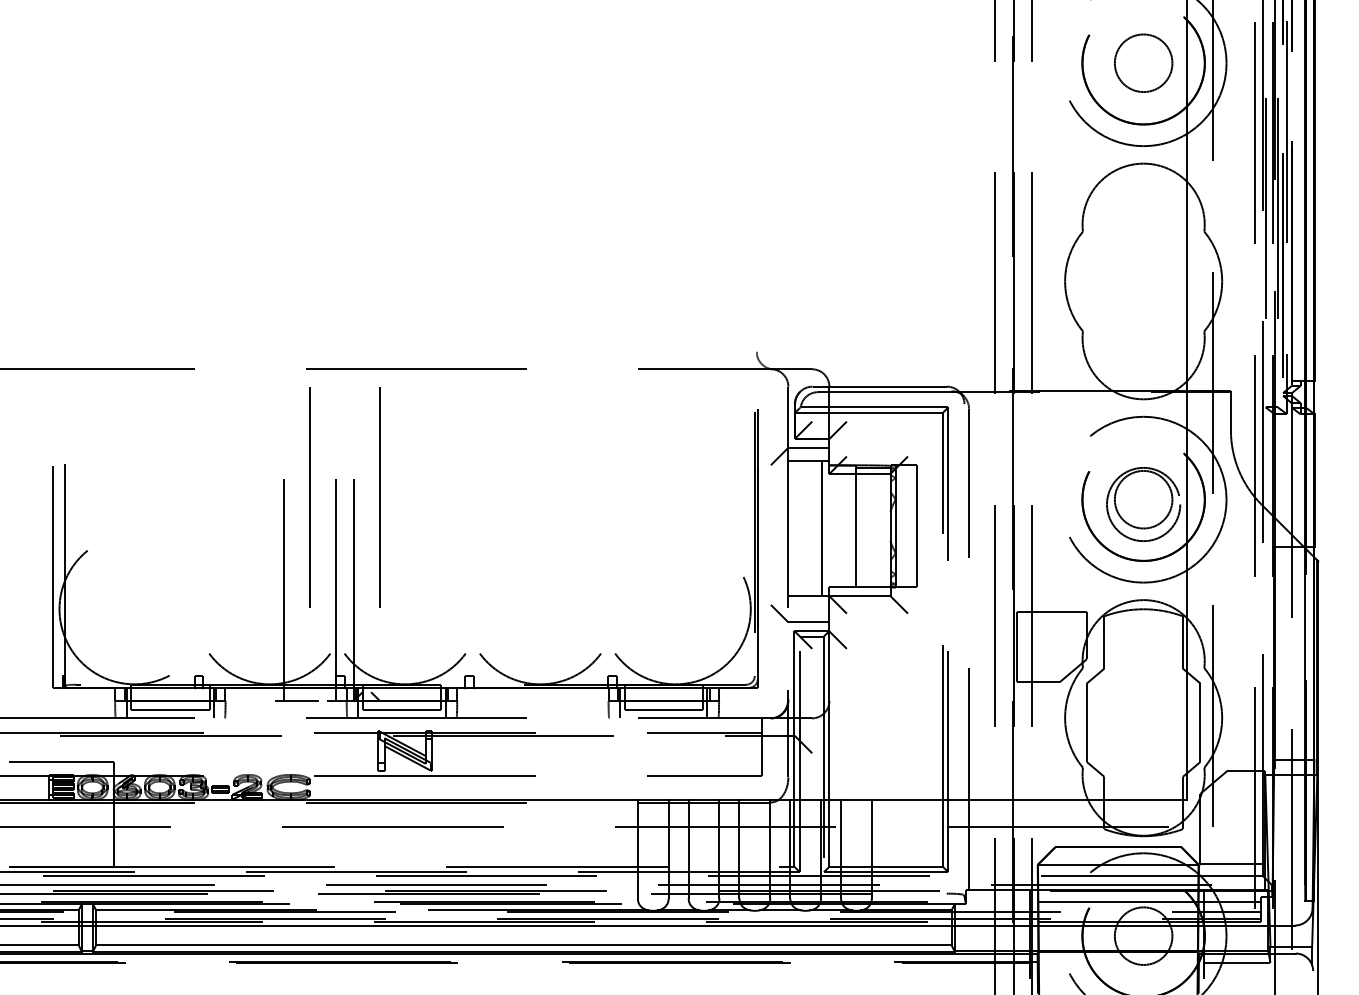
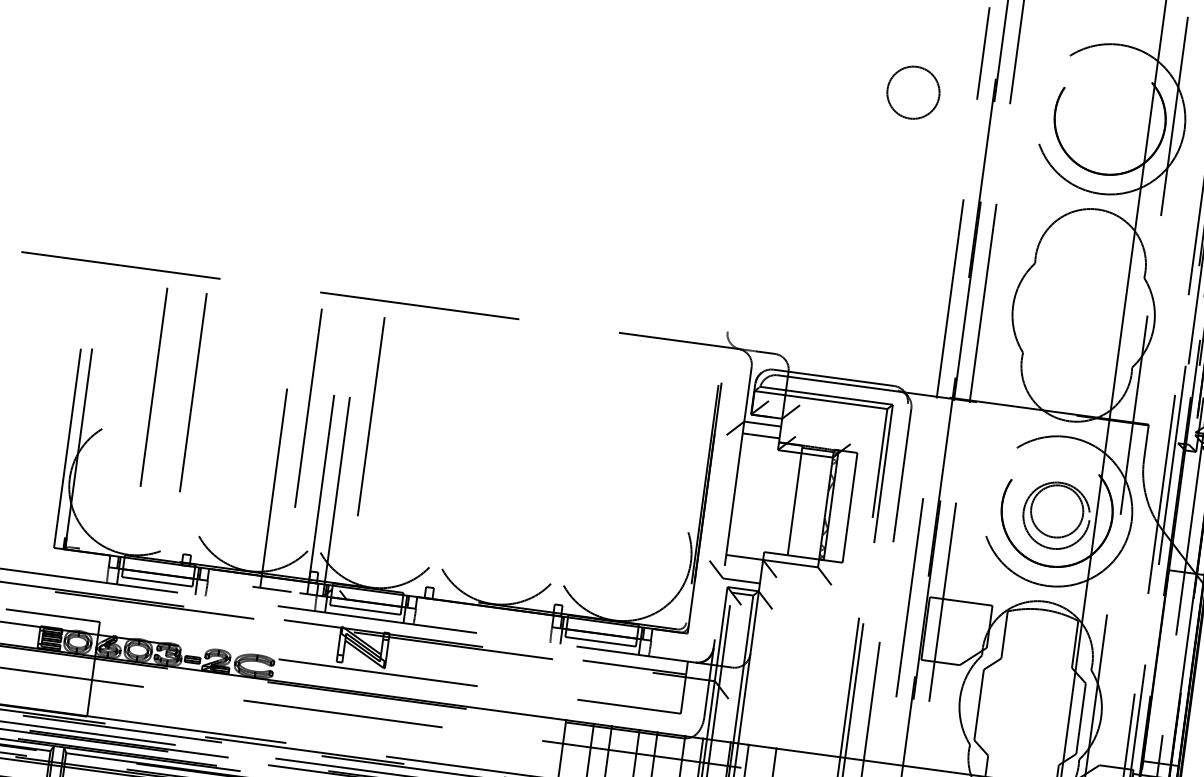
circle: (1143, 62) -> (913, 92), moved
line: (137, 497) -> (153, 387), added
line: (181, 497) -> (193, 392), added
line: (821, 528) -> (764, 498), removed

